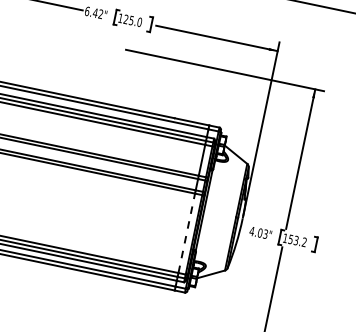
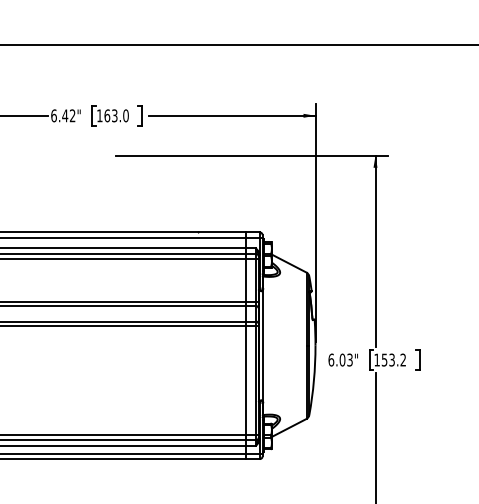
text: (128, 19) -> (110, 115), 125.0 -> 163.0
text: (252, 231) -> (331, 359), 4.03" -> 6.03"
line: (186, 233) -> (245, 380), dashed -> solid

